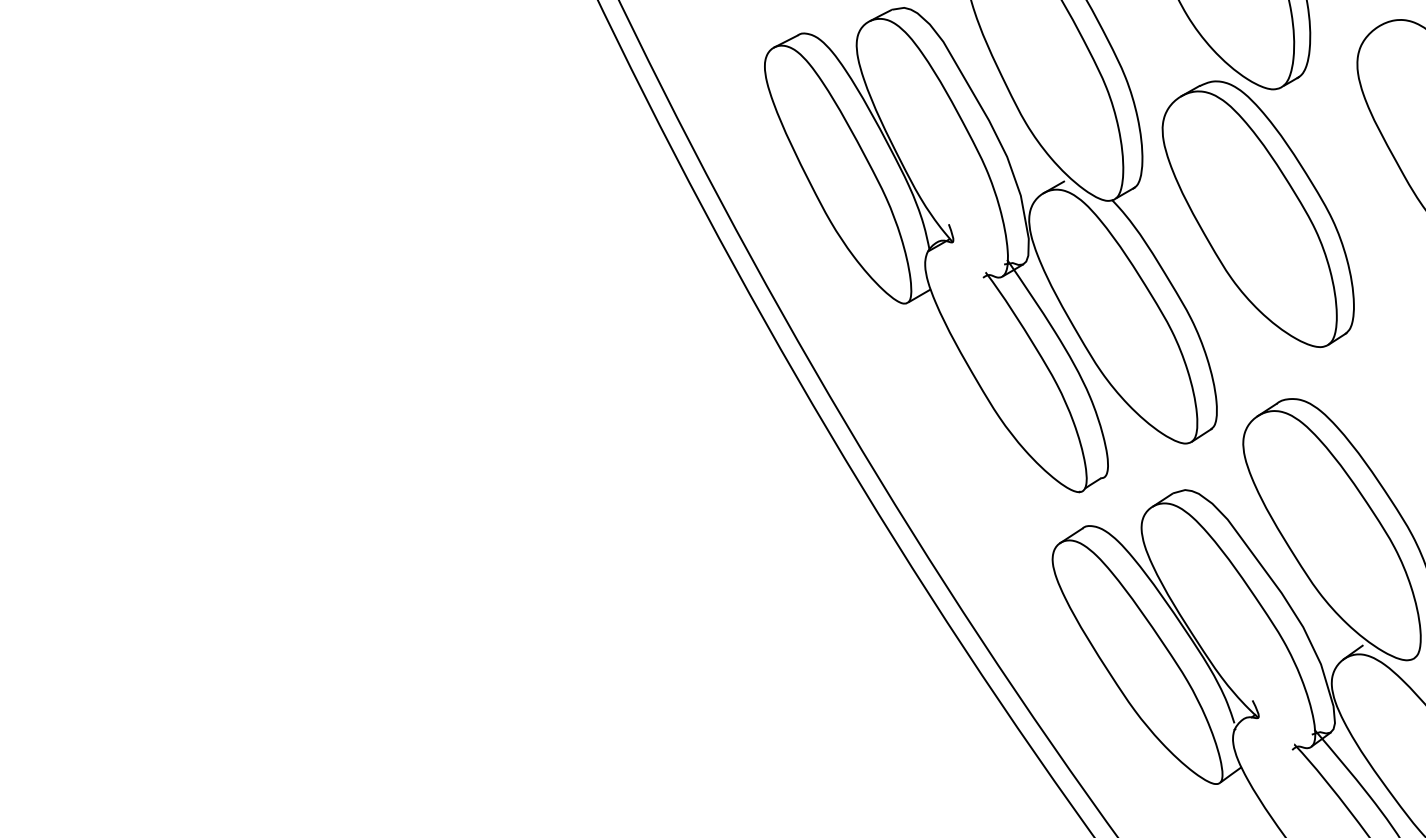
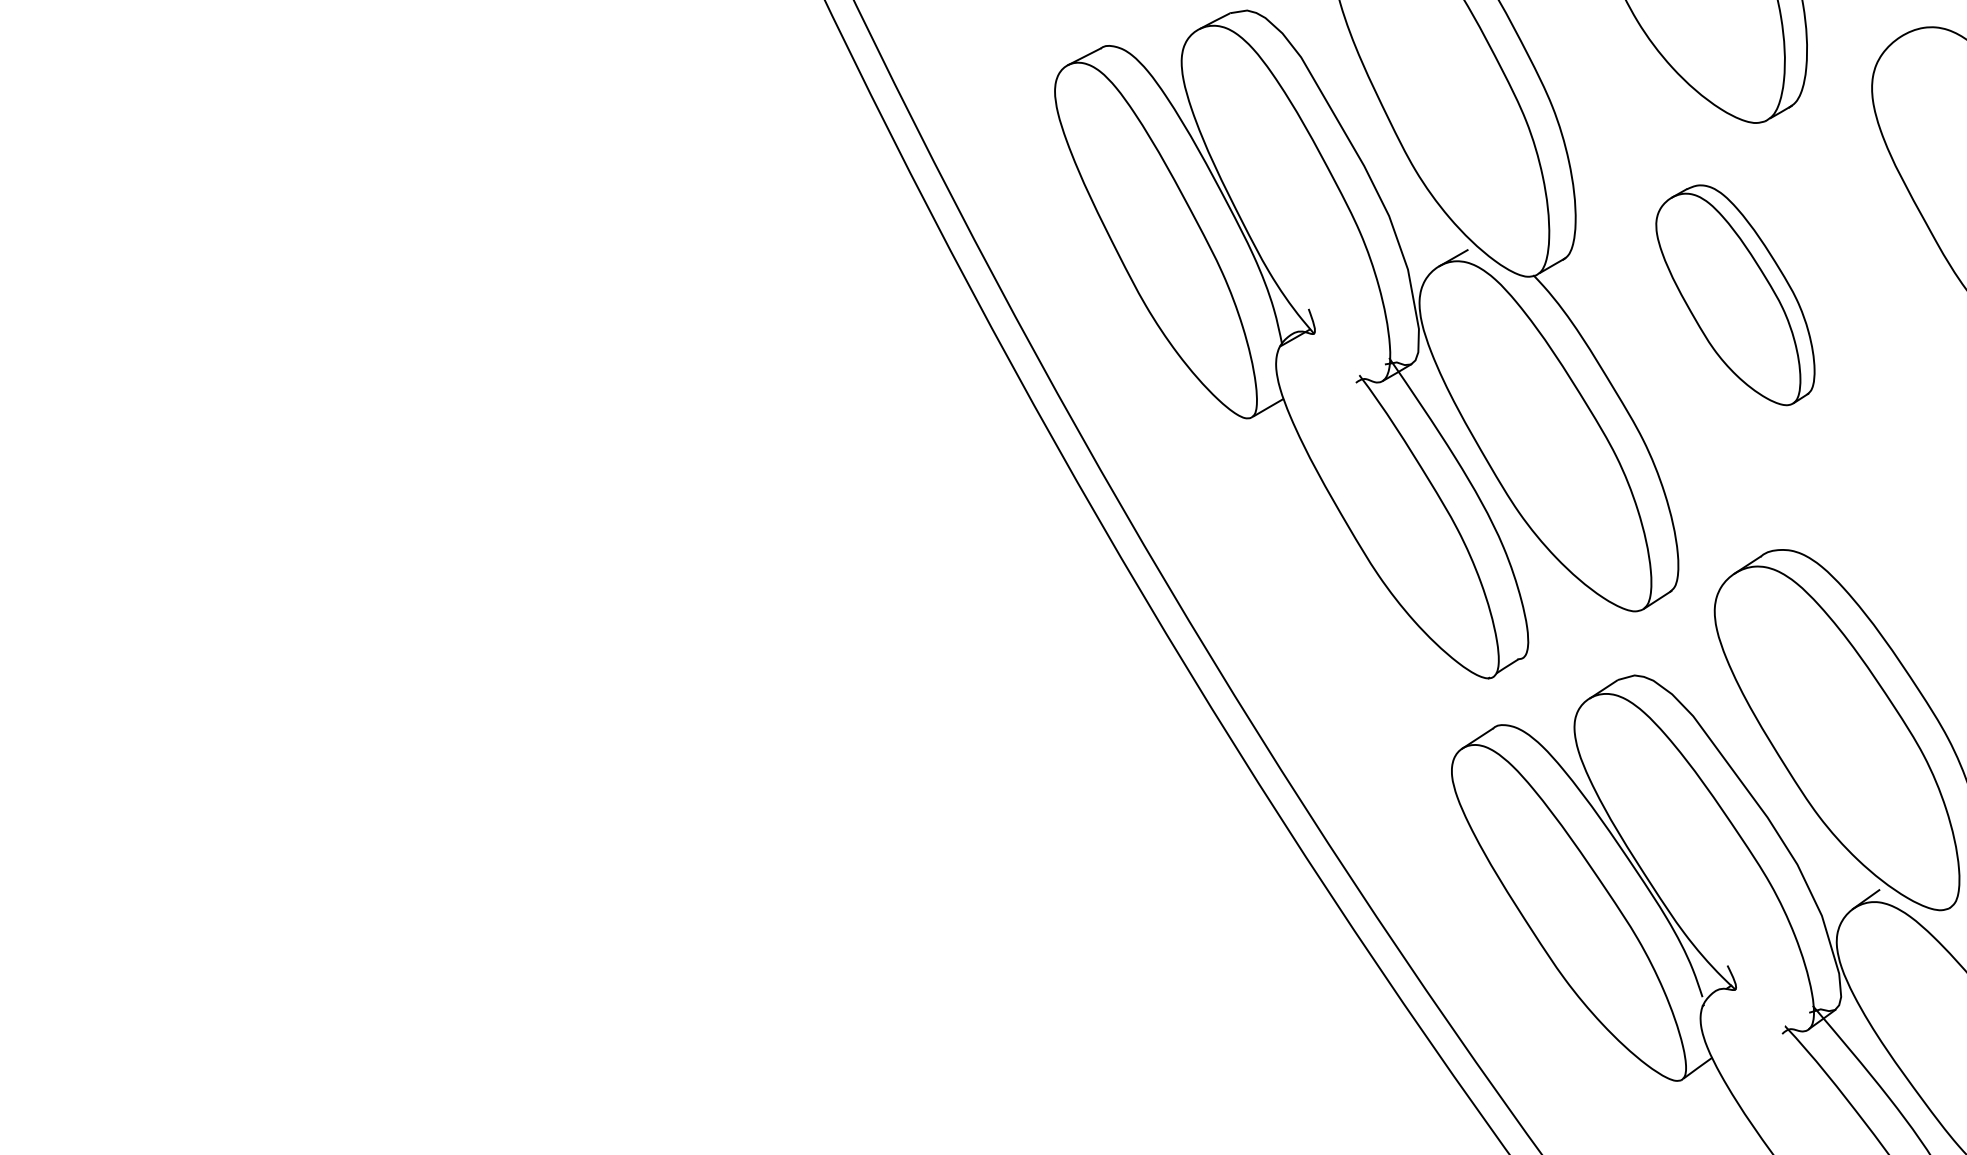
part: (1258, 214) -> (1735, 295), size x0.6

